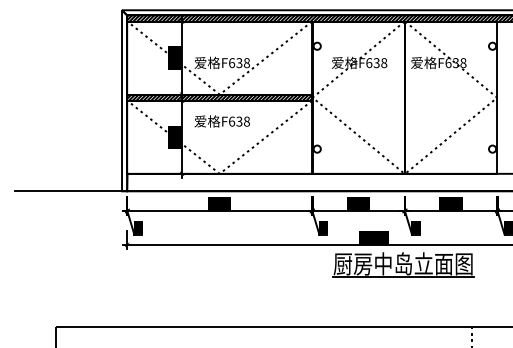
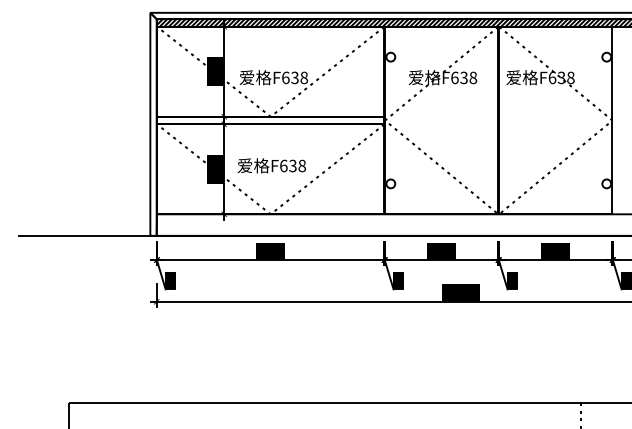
hatch: (219, 97) -> (270, 120), removed
text: (221, 121) -> (271, 165), moved
part: (403, 264) -> (496, 326), removed

